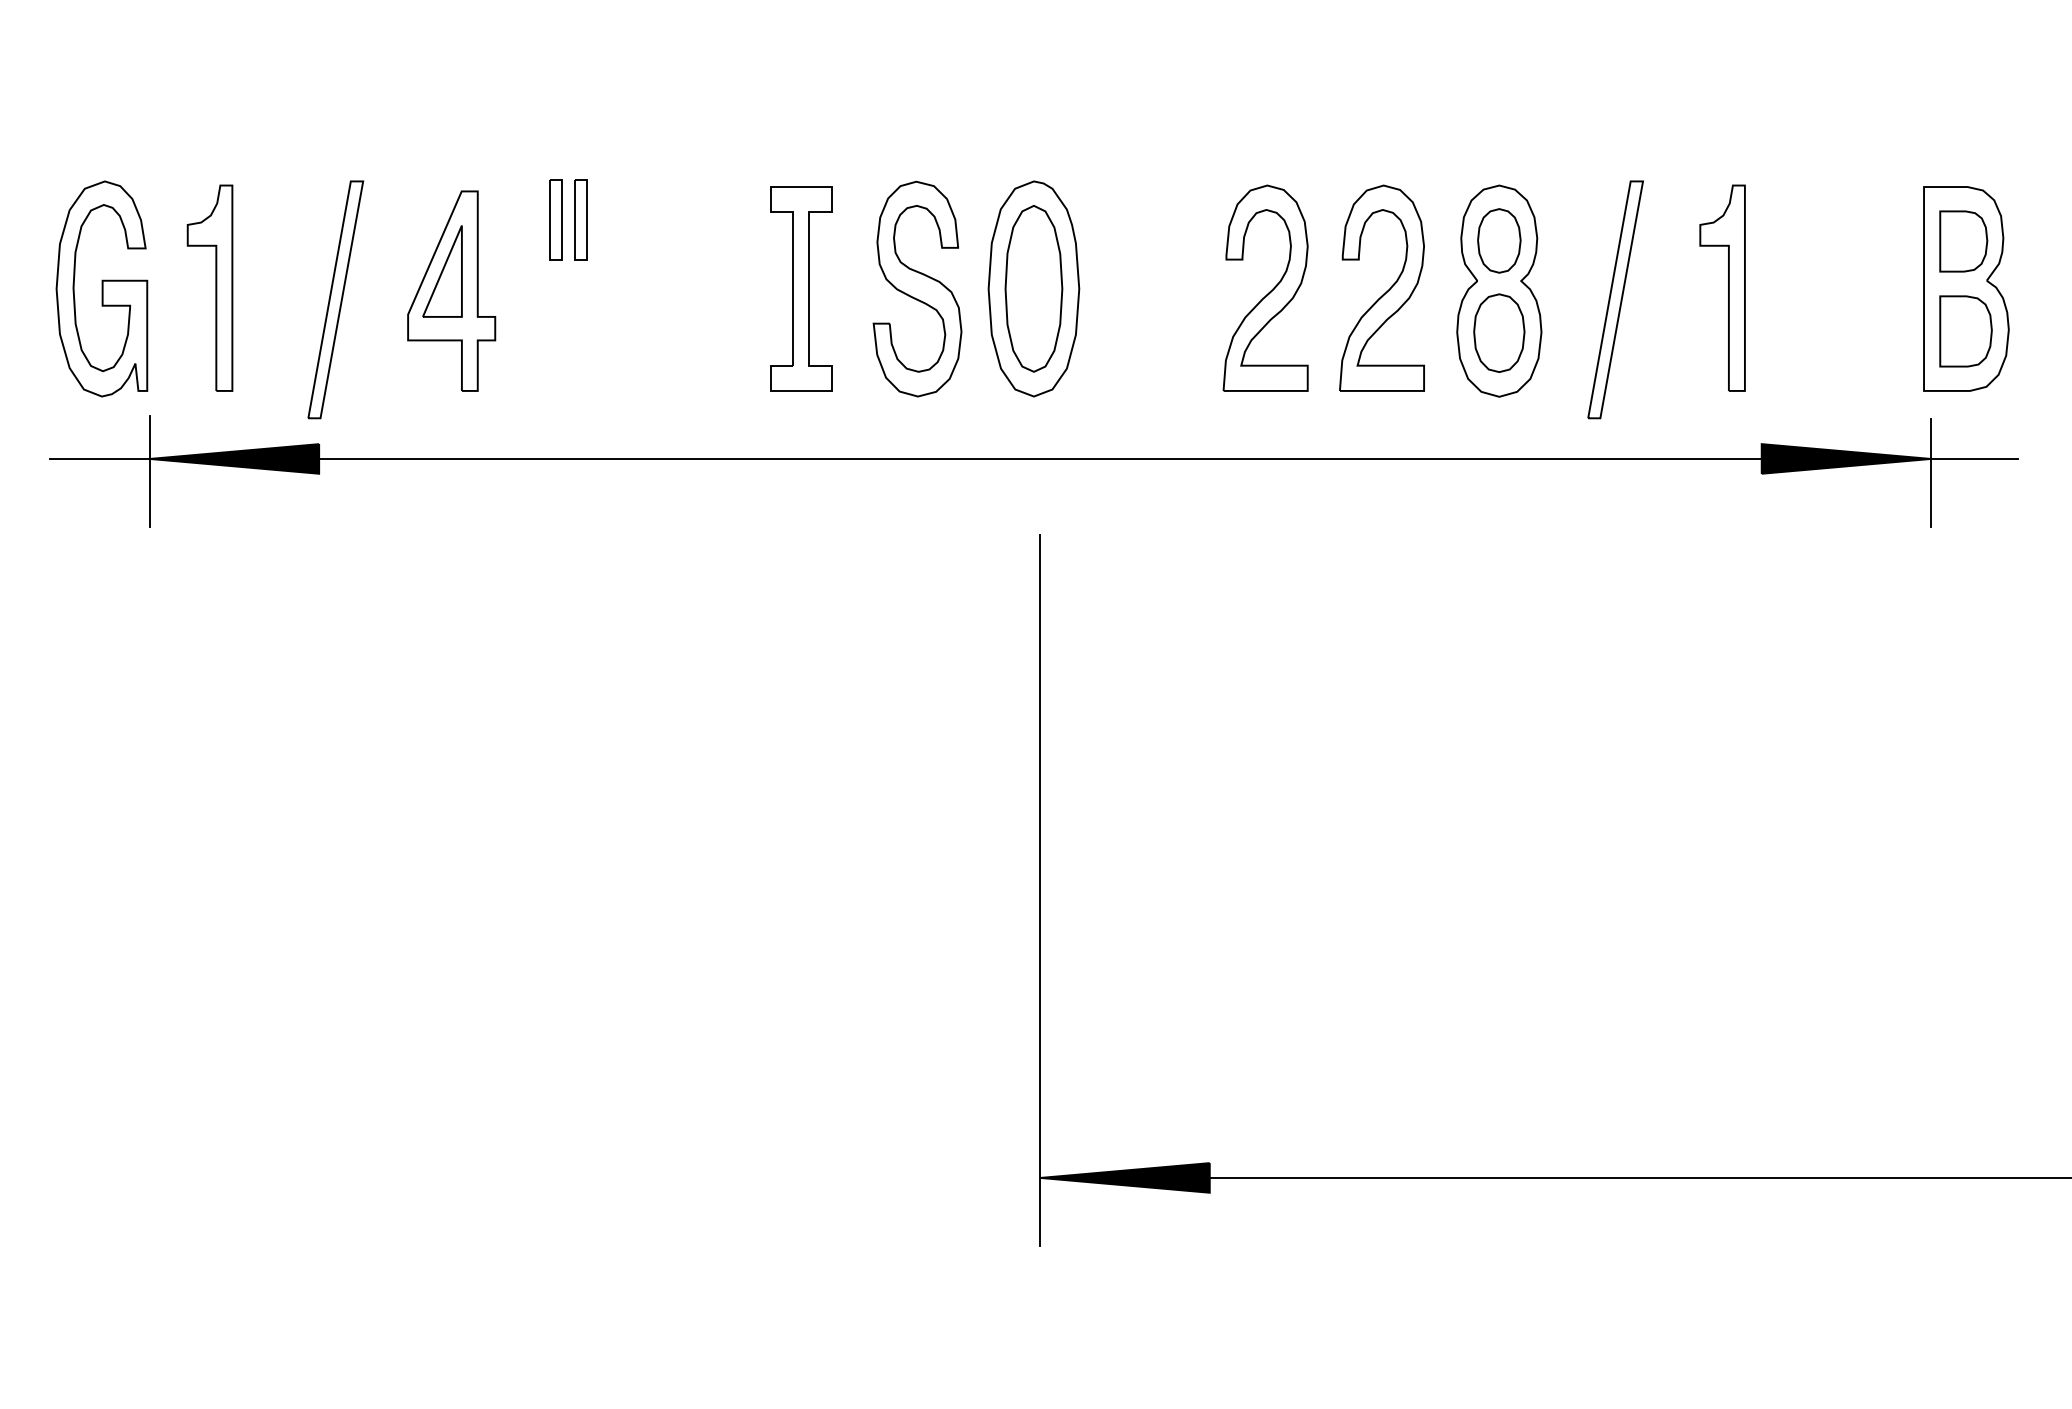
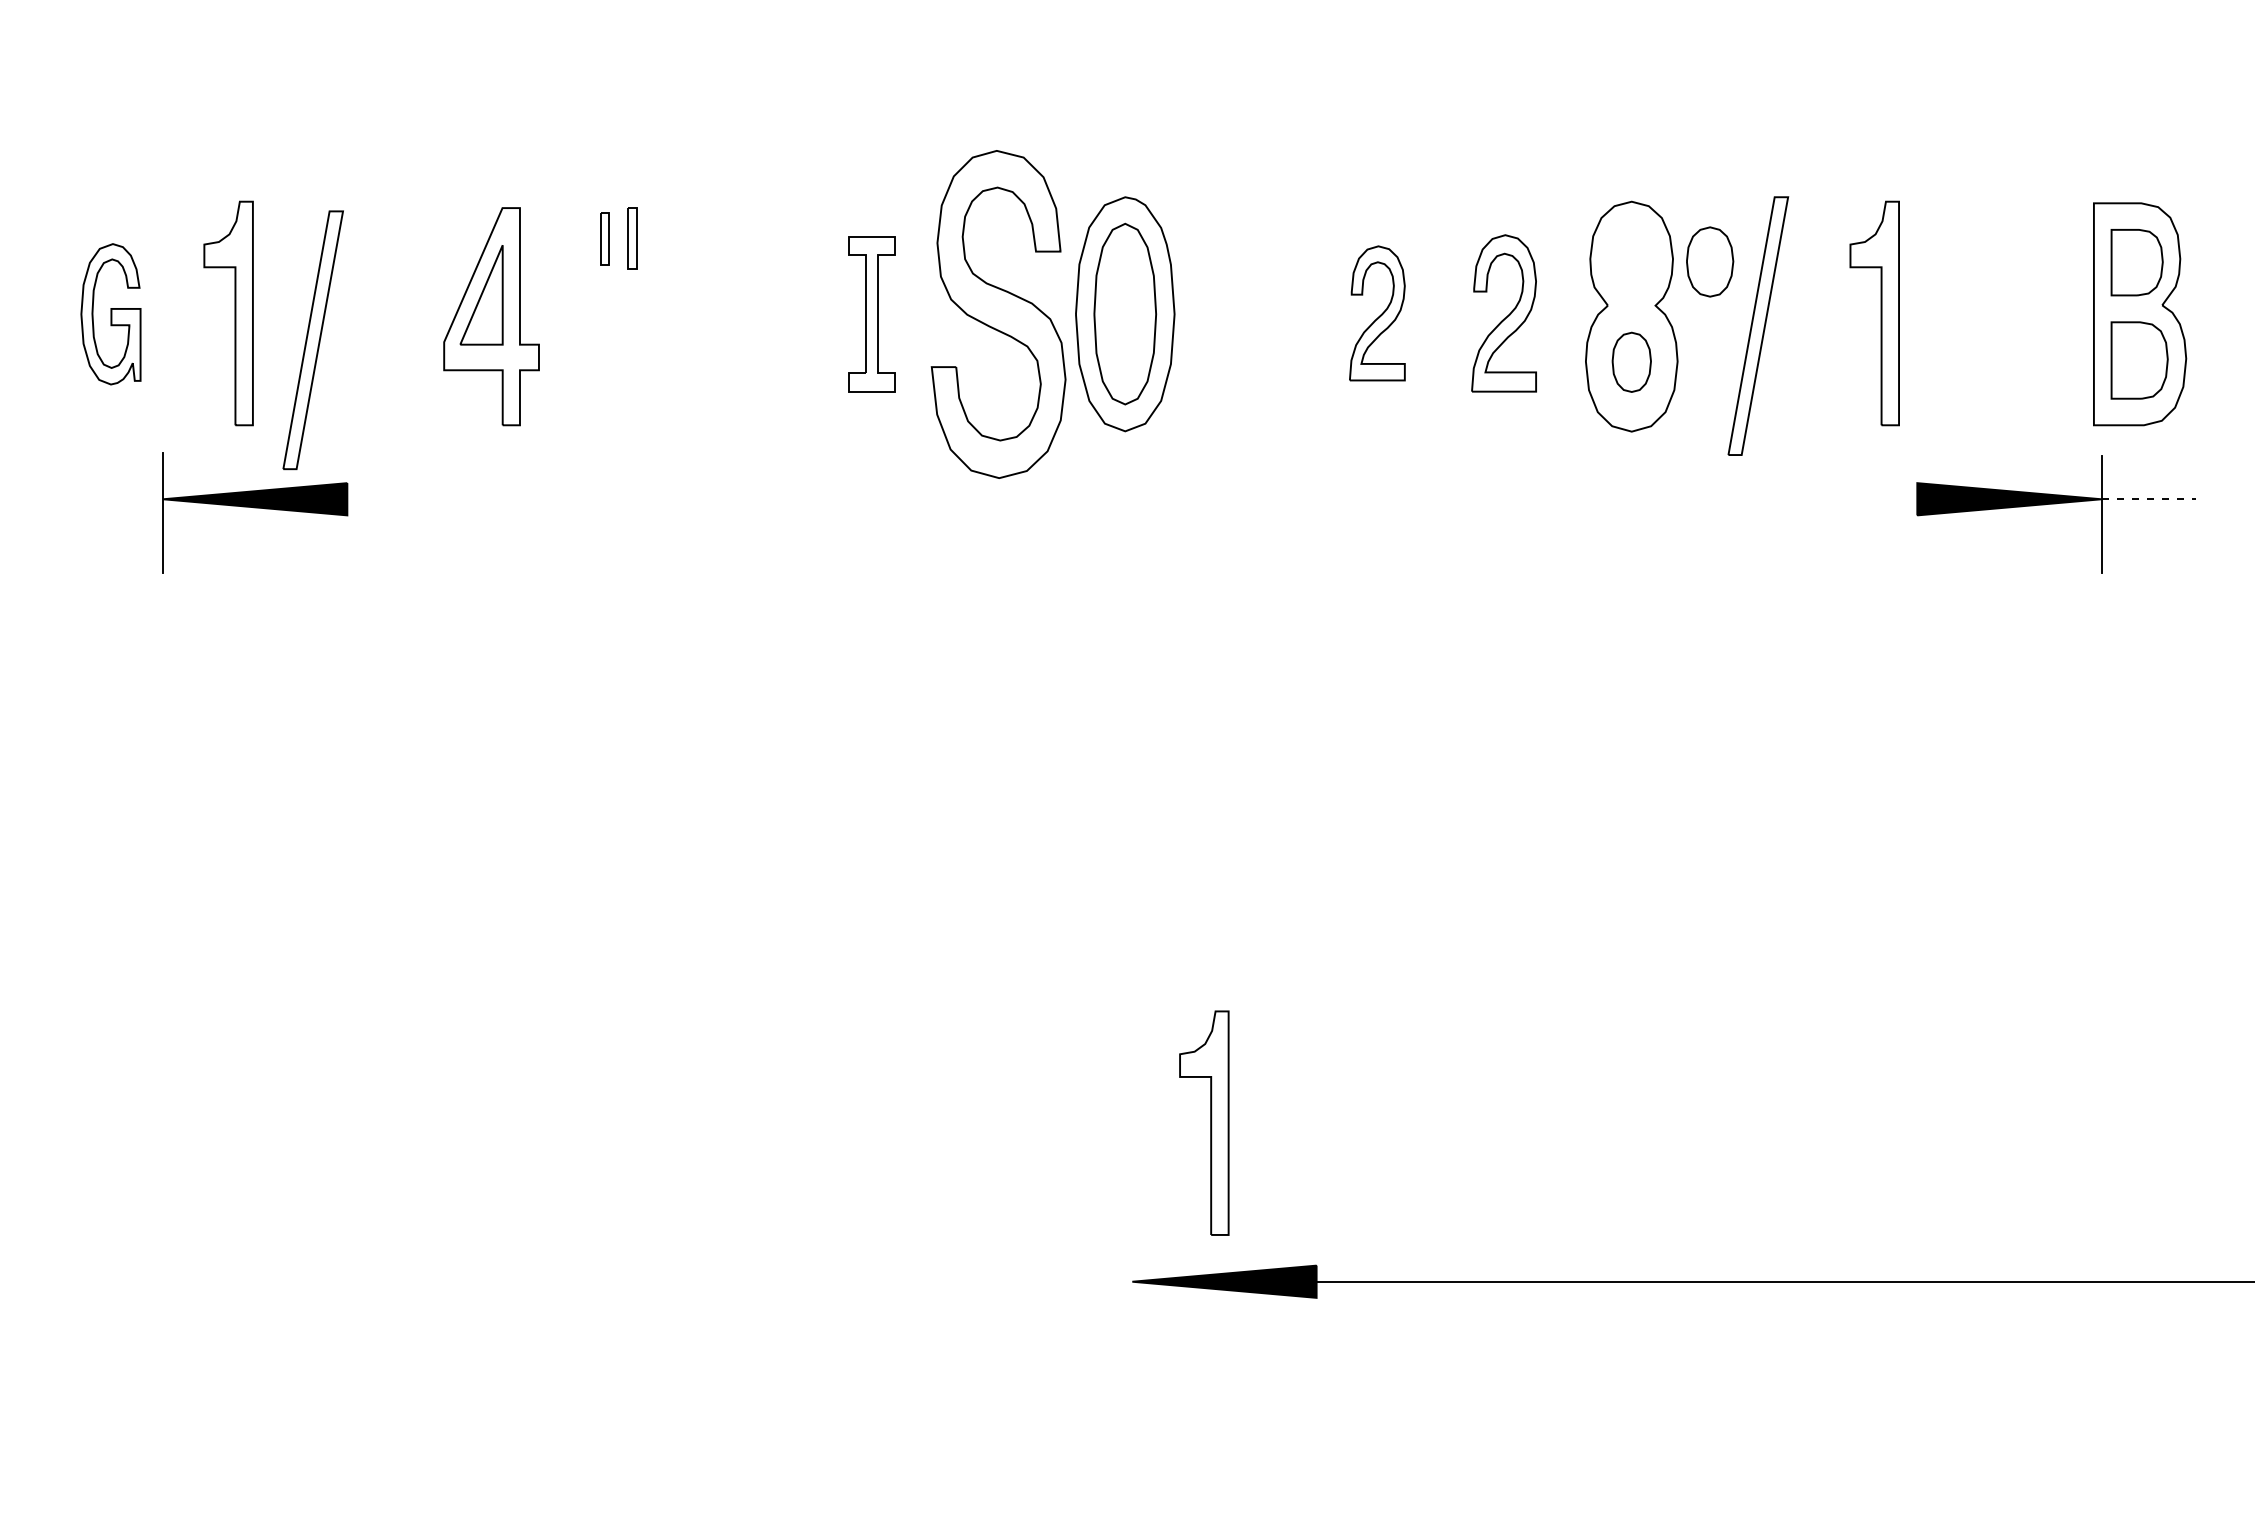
part: (555, 219) -> (604, 238), size x0.6
part: (580, 219) -> (631, 238), size x0.7
part: (1499, 240) -> (1710, 261), moved
part: (1265, 287) -> (1377, 312), size x0.6
part: (1381, 287) -> (1503, 312), size x0.7
part: (101, 288) -> (110, 313), size x0.6
part: (801, 288) -> (872, 313), size x0.7
part: (917, 288) -> (998, 313), size x1.4
part: (335, 299) -> (312, 339), moved
part: (1499, 332) -> (1631, 361), size x0.7
line: (99, 458) -> (108, 498), removed
line: (1040, 458) -> (1132, 498), removed
line: (1974, 458) -> (2148, 498), solid -> dashed
line: (1040, 889) -> (1132, 967), removed
part: (1106, 1031) -> (1204, 1122), added

